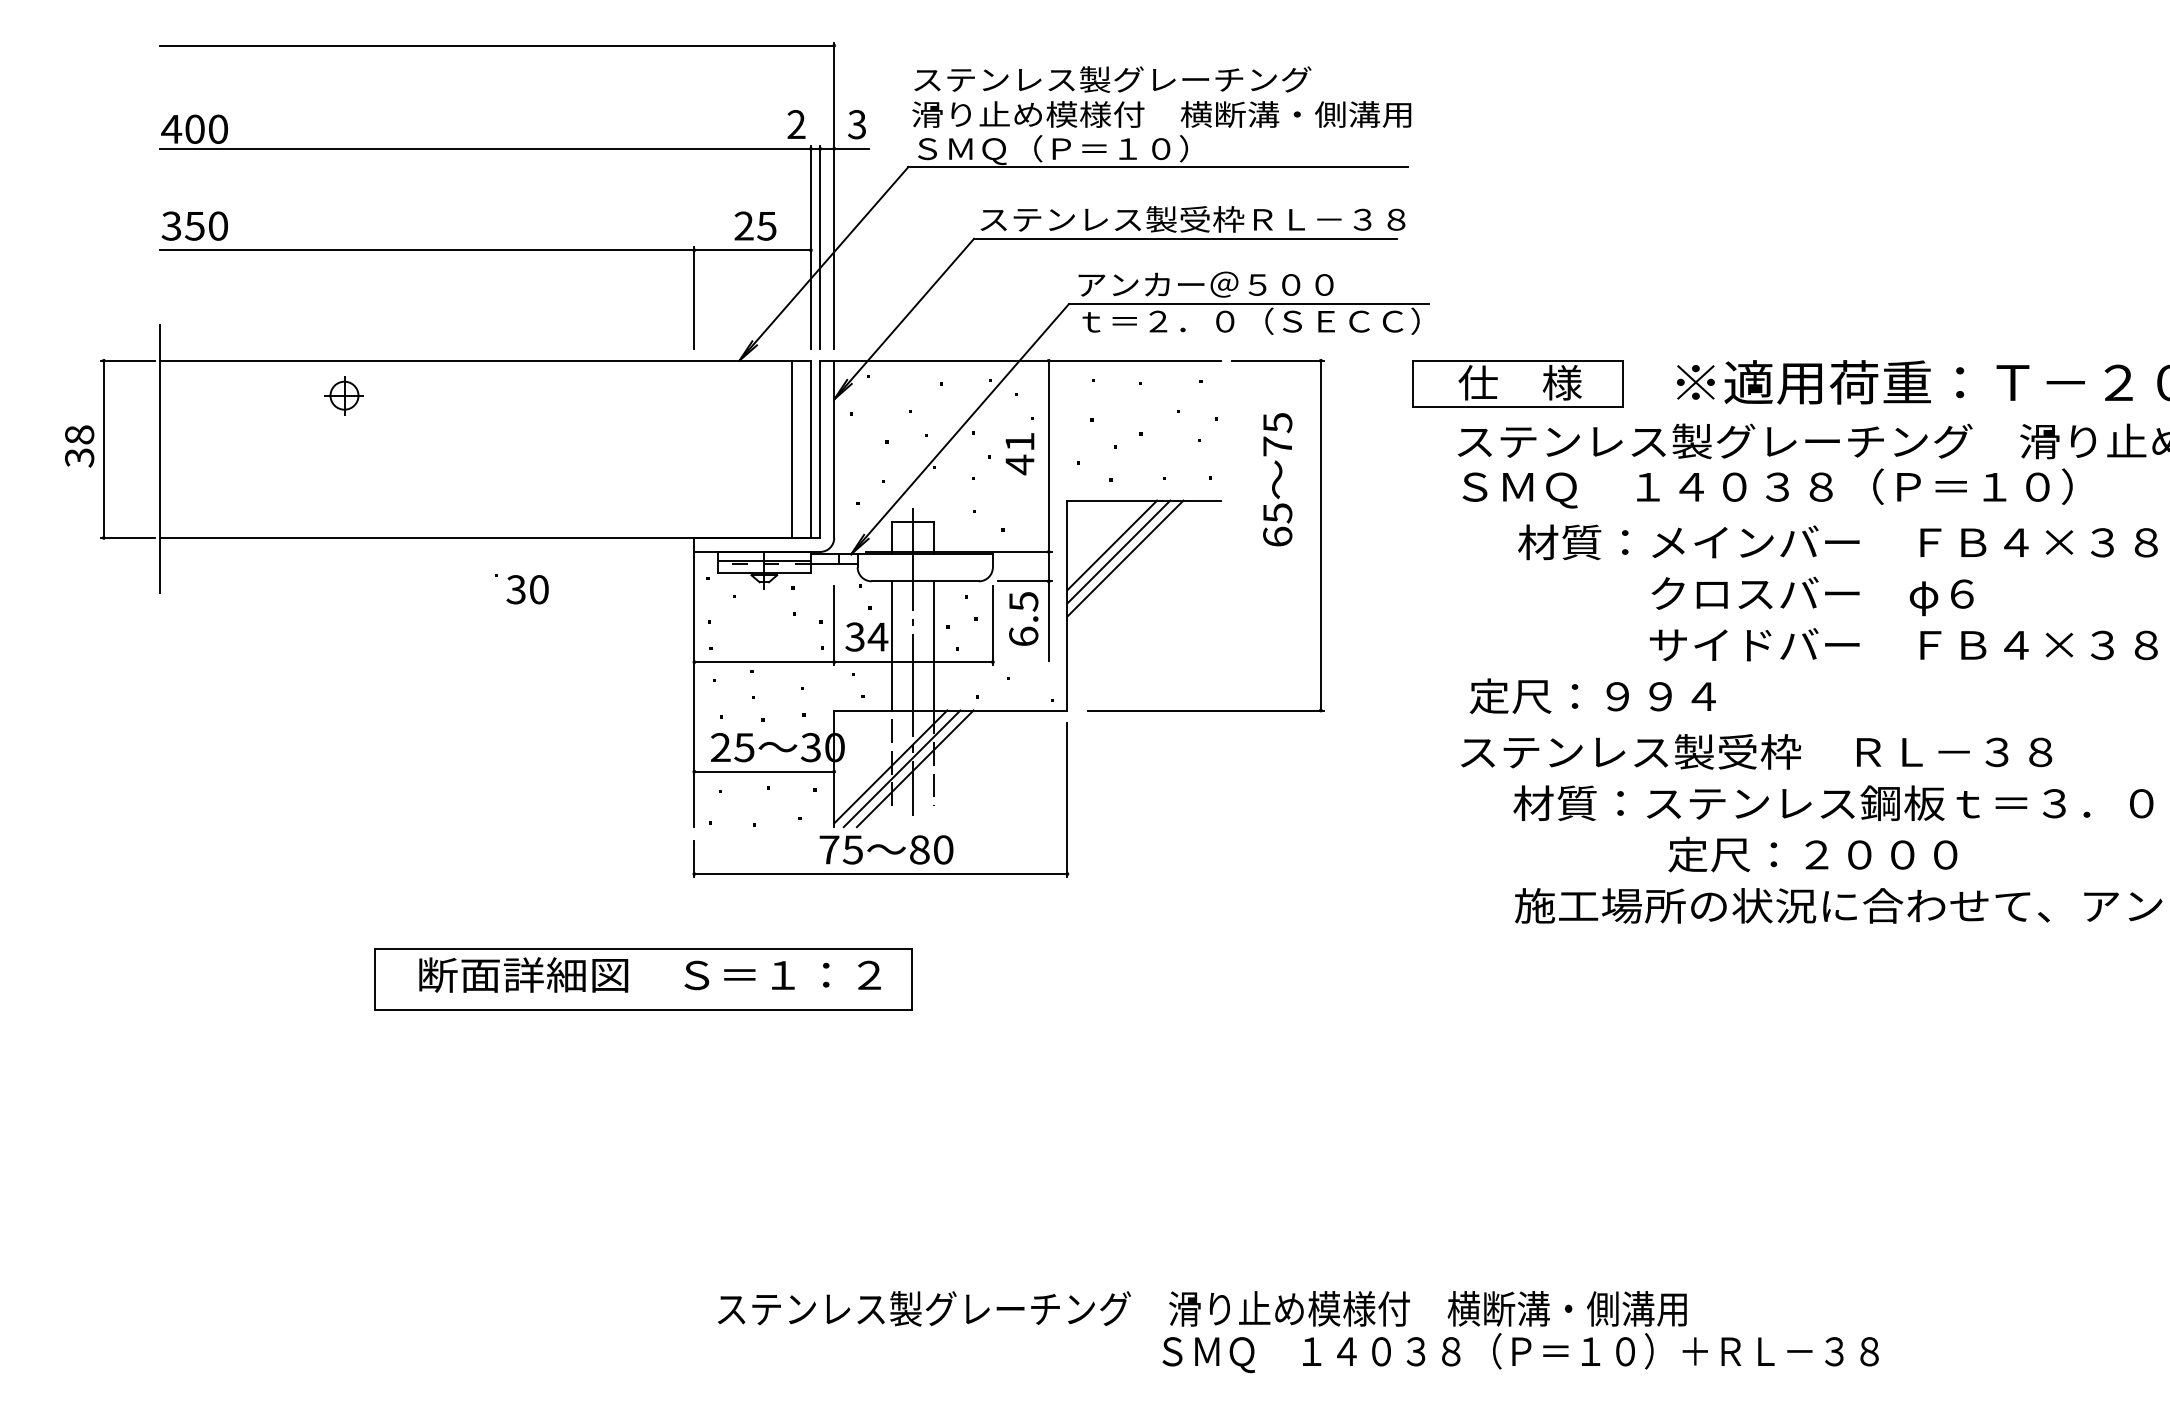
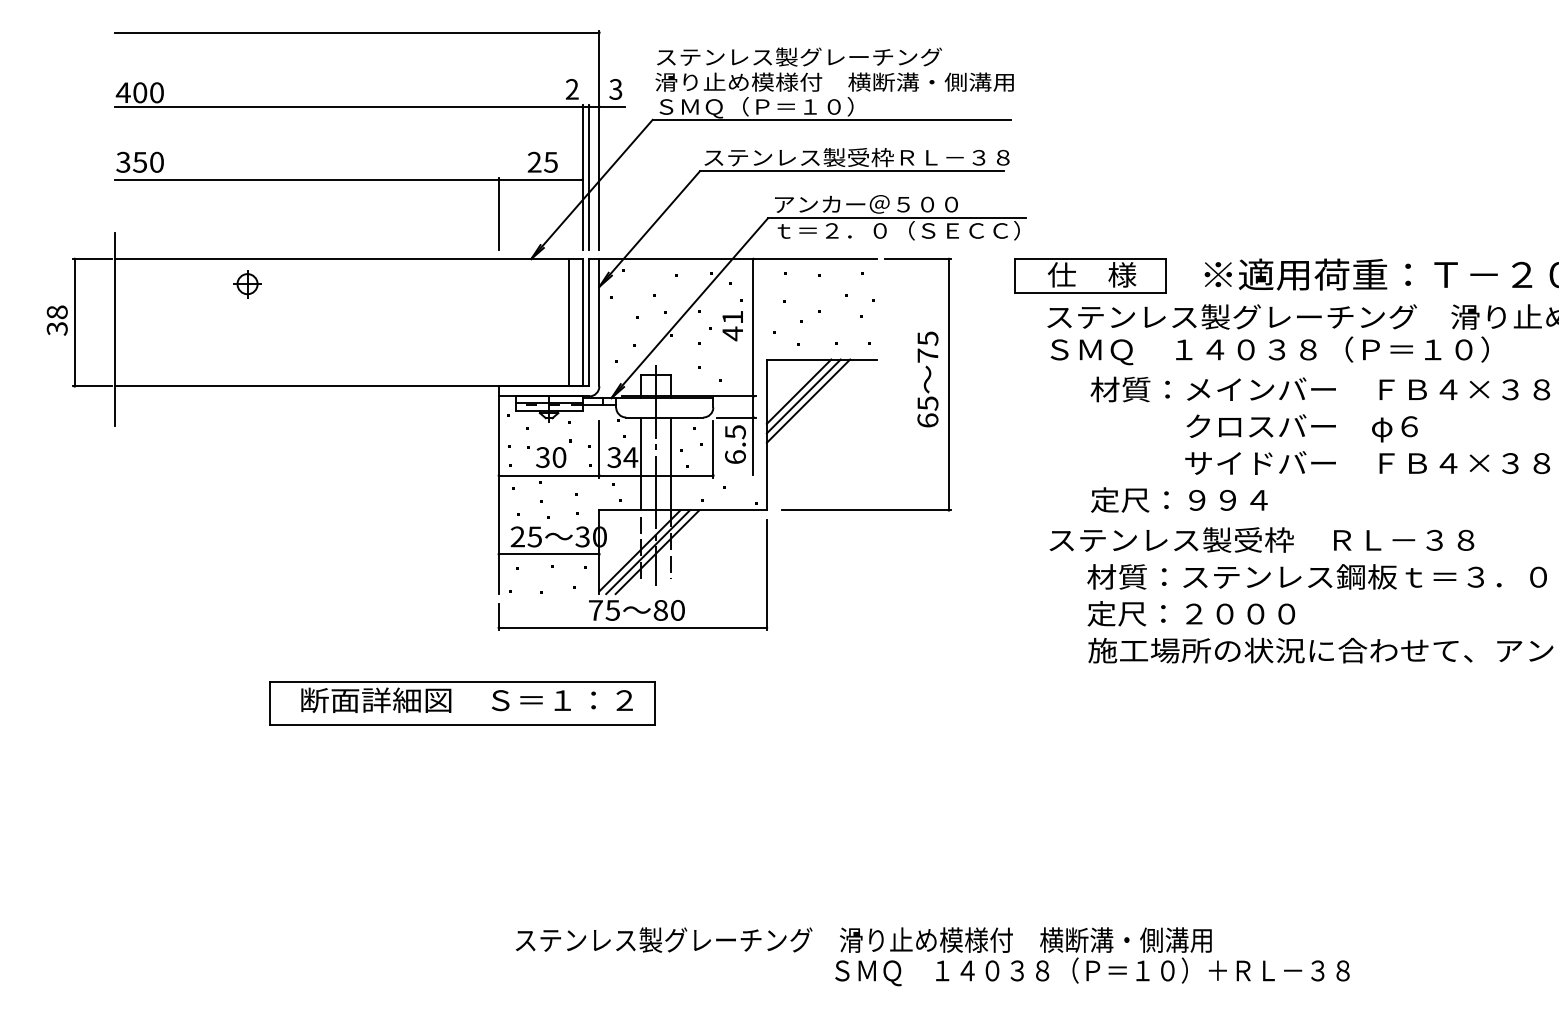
text: (1277, 479) -> (927, 379), moved
part: (521, 588) -> (546, 456), moved
text: (1593, 695) -> (1179, 499), moved
text: (1811, 854) -> (1190, 613), moved

